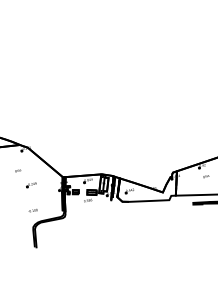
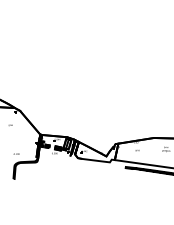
part: (30, 185) -> (17, 136), removed

